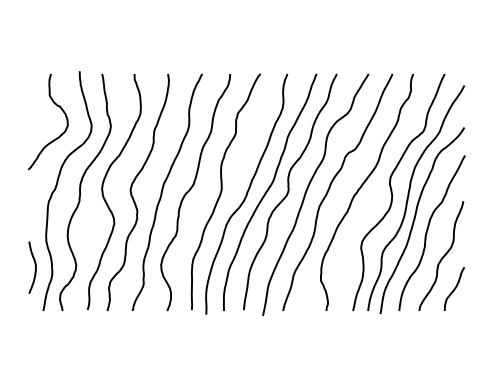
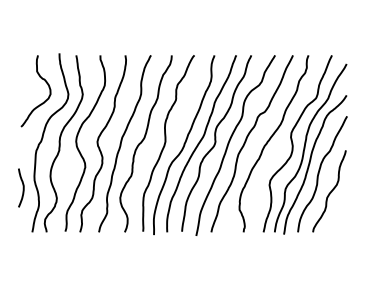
curve: (34, 267) -> (22, 187), moved
curve: (454, 288) -> (339, 215), removed

